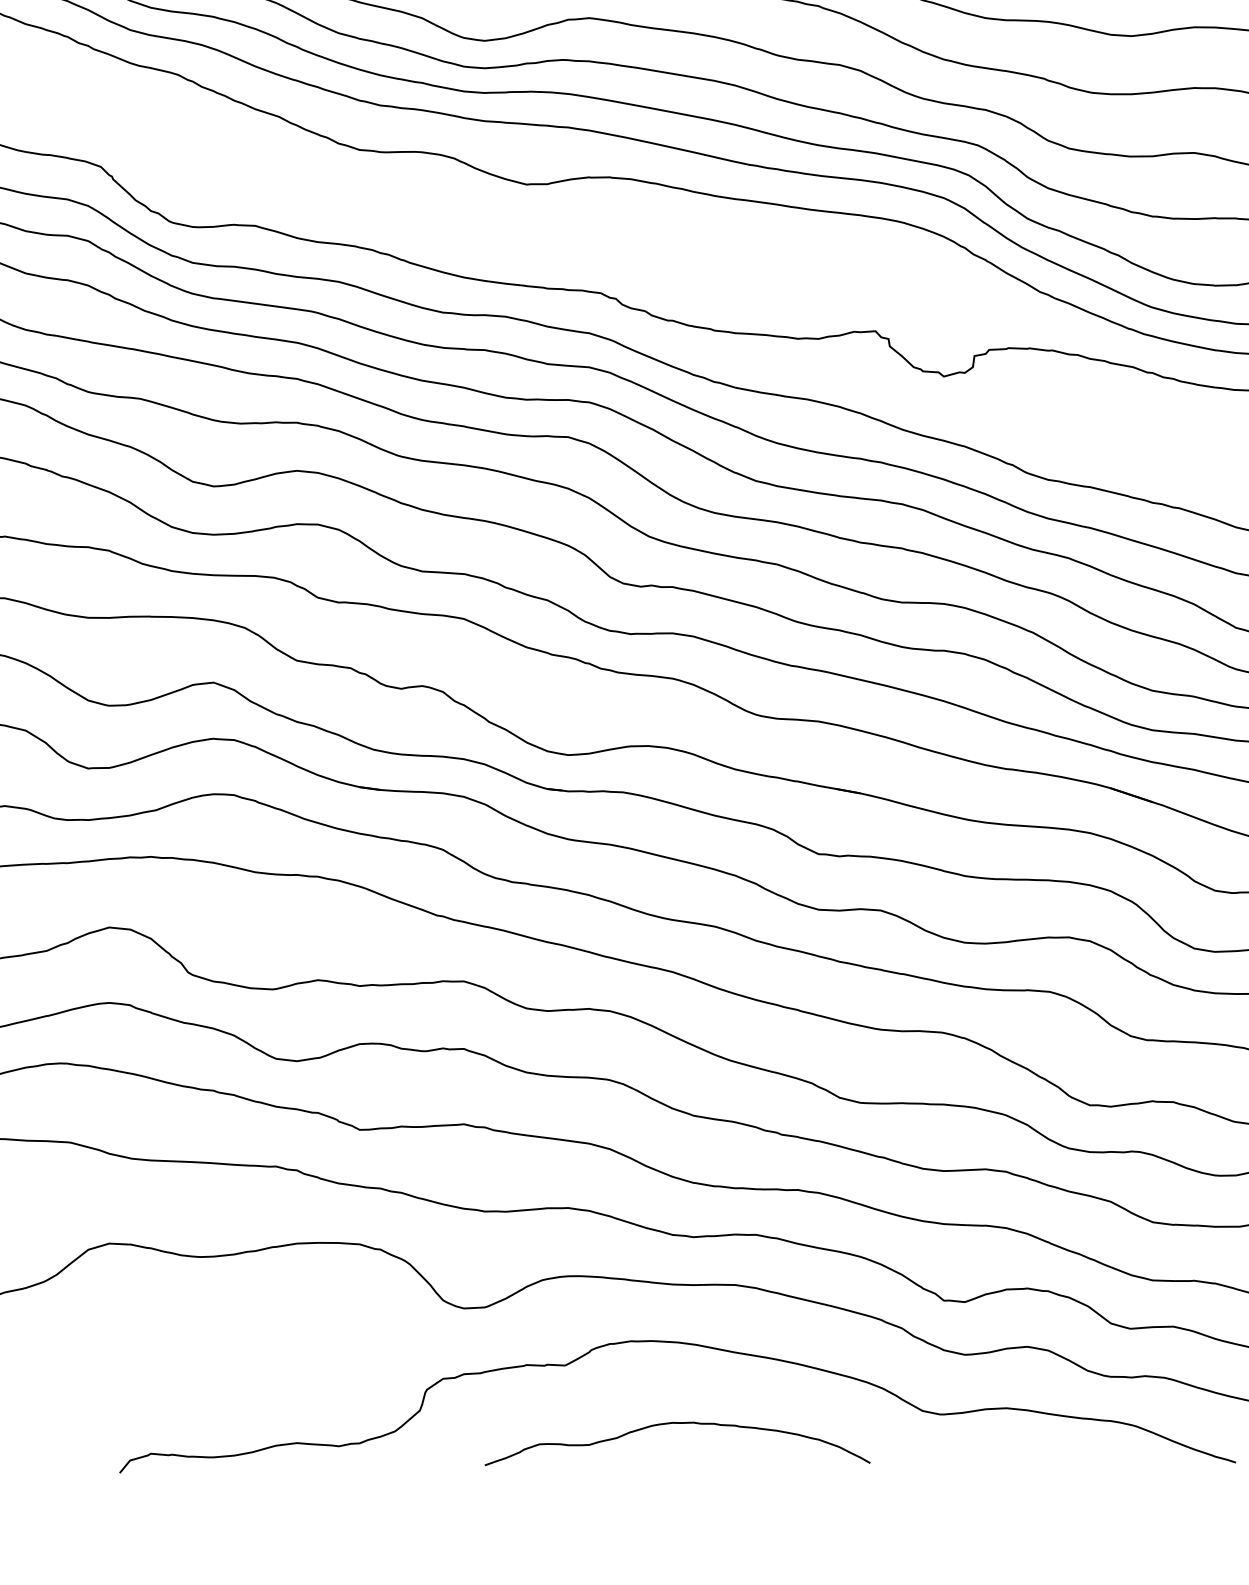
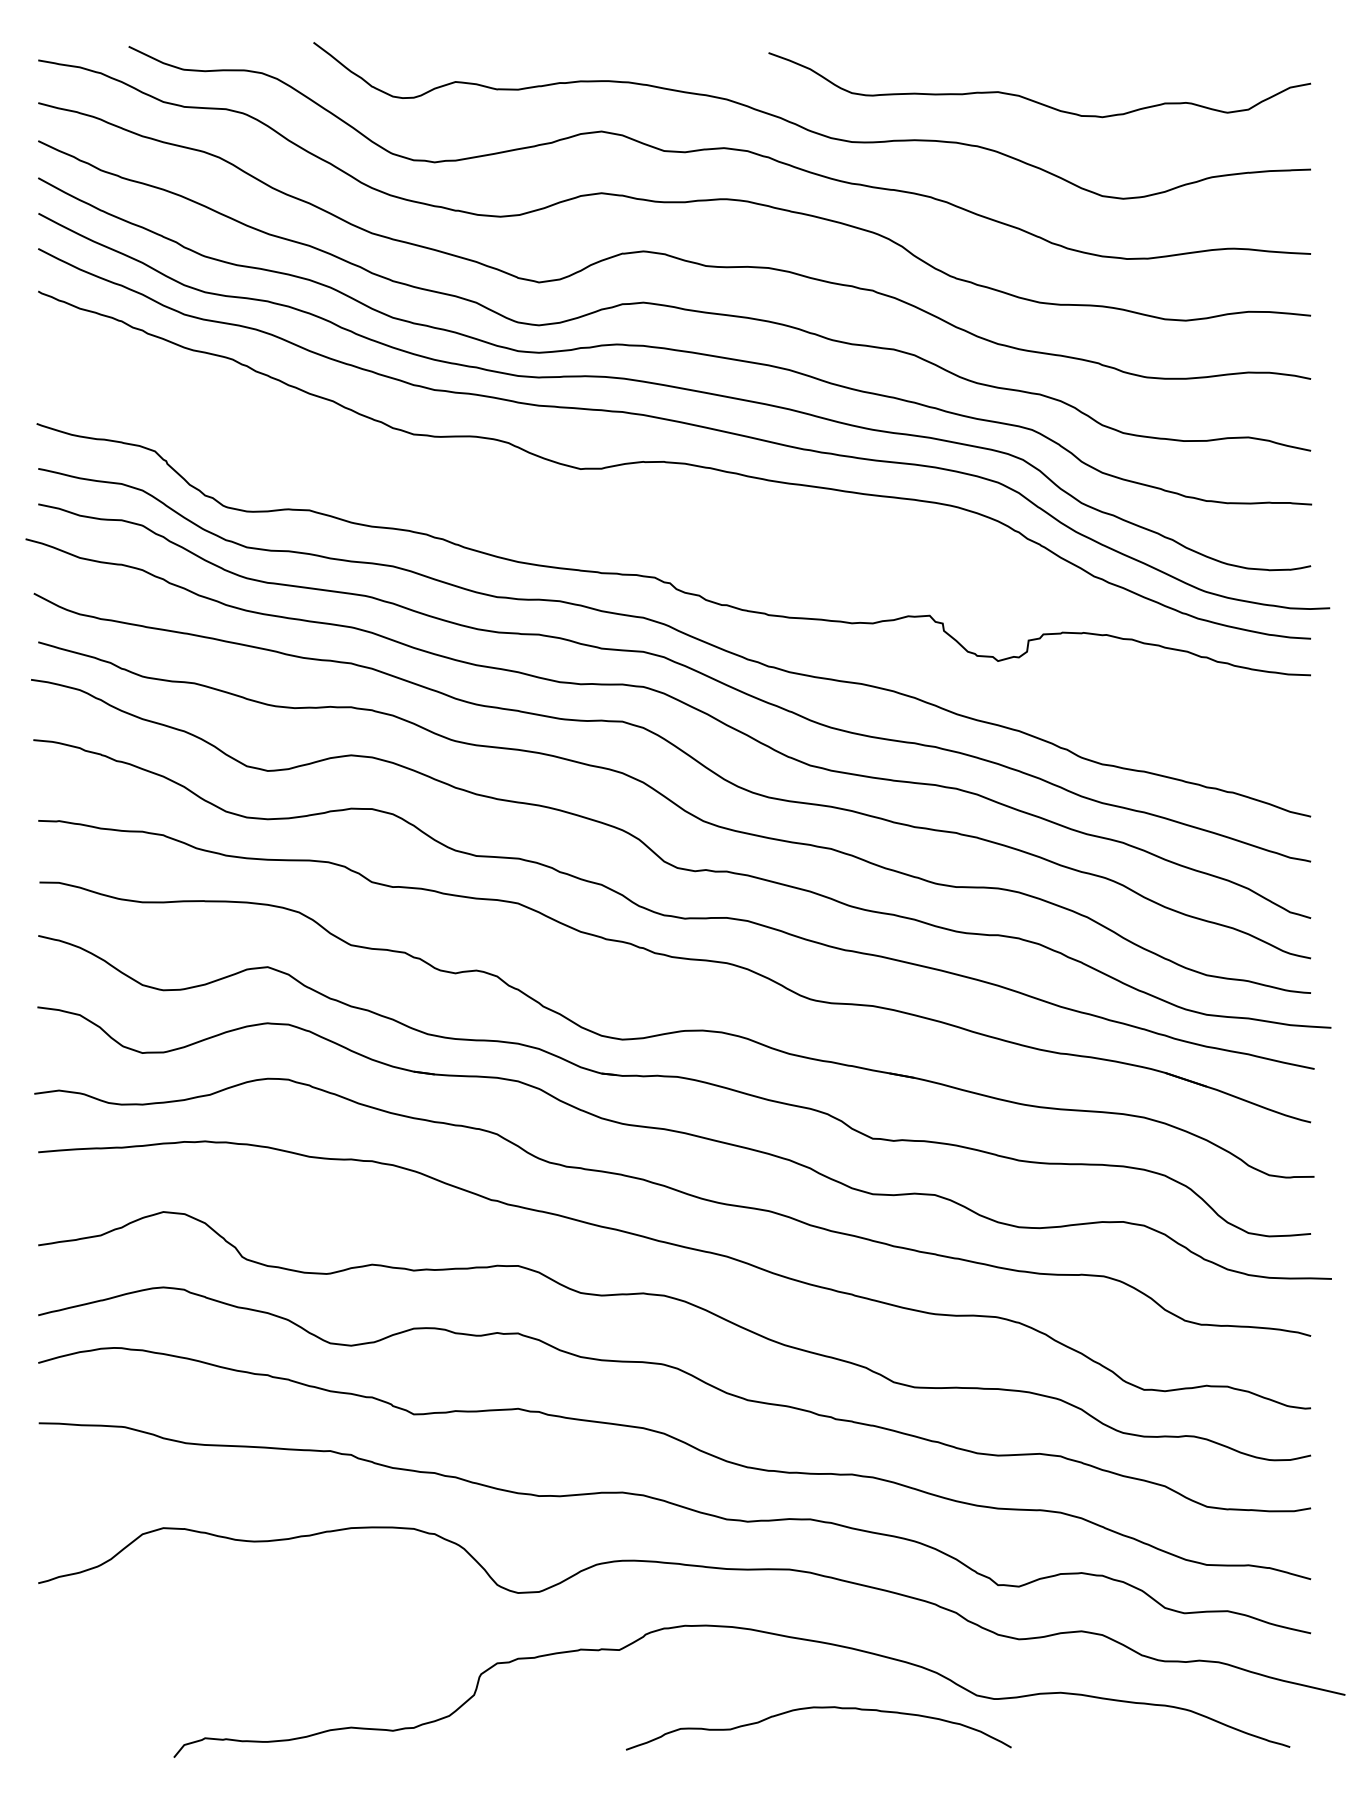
curve: (677, 1423) -> (818, 1708), moved

